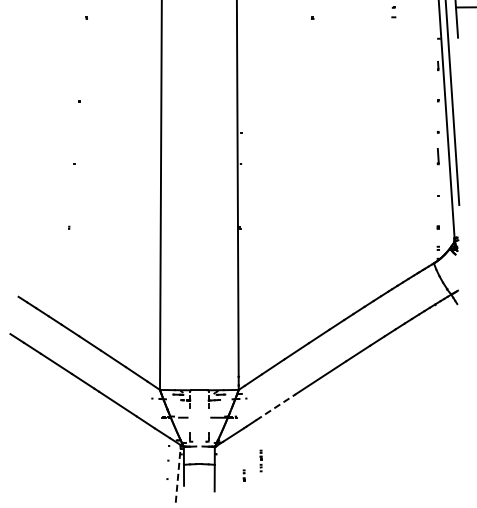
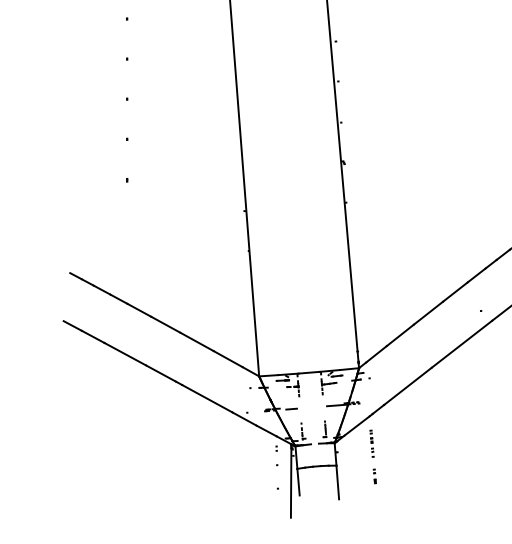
line: (275, 407) -> (407, 386), dashed -> solid
line: (260, 460) -> (371, 443), moved
line: (178, 475) -> (291, 482), dashed -> solid

